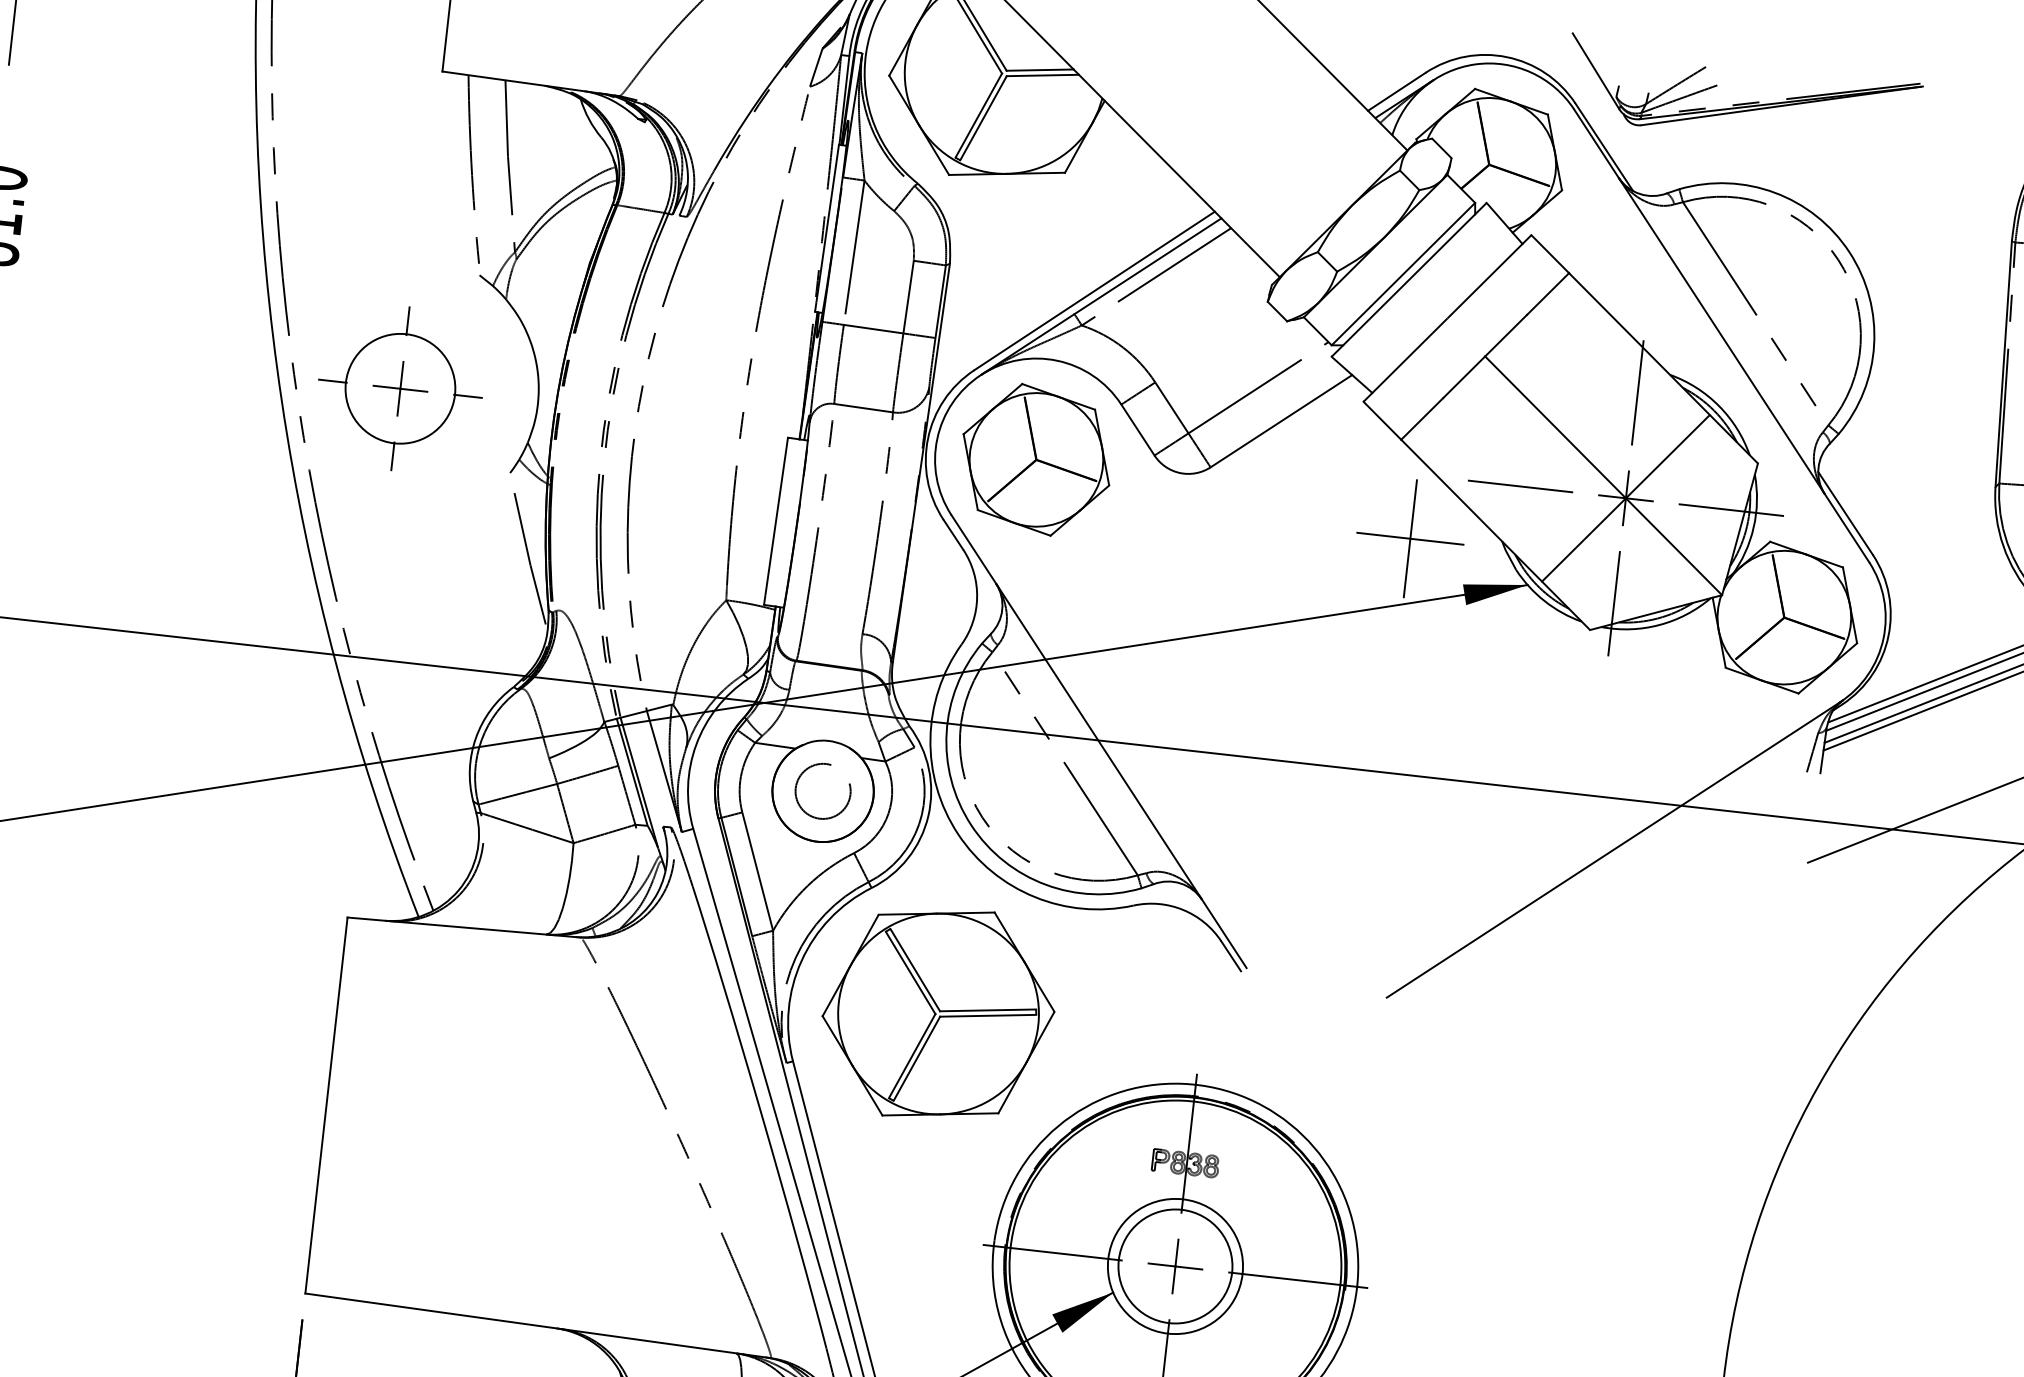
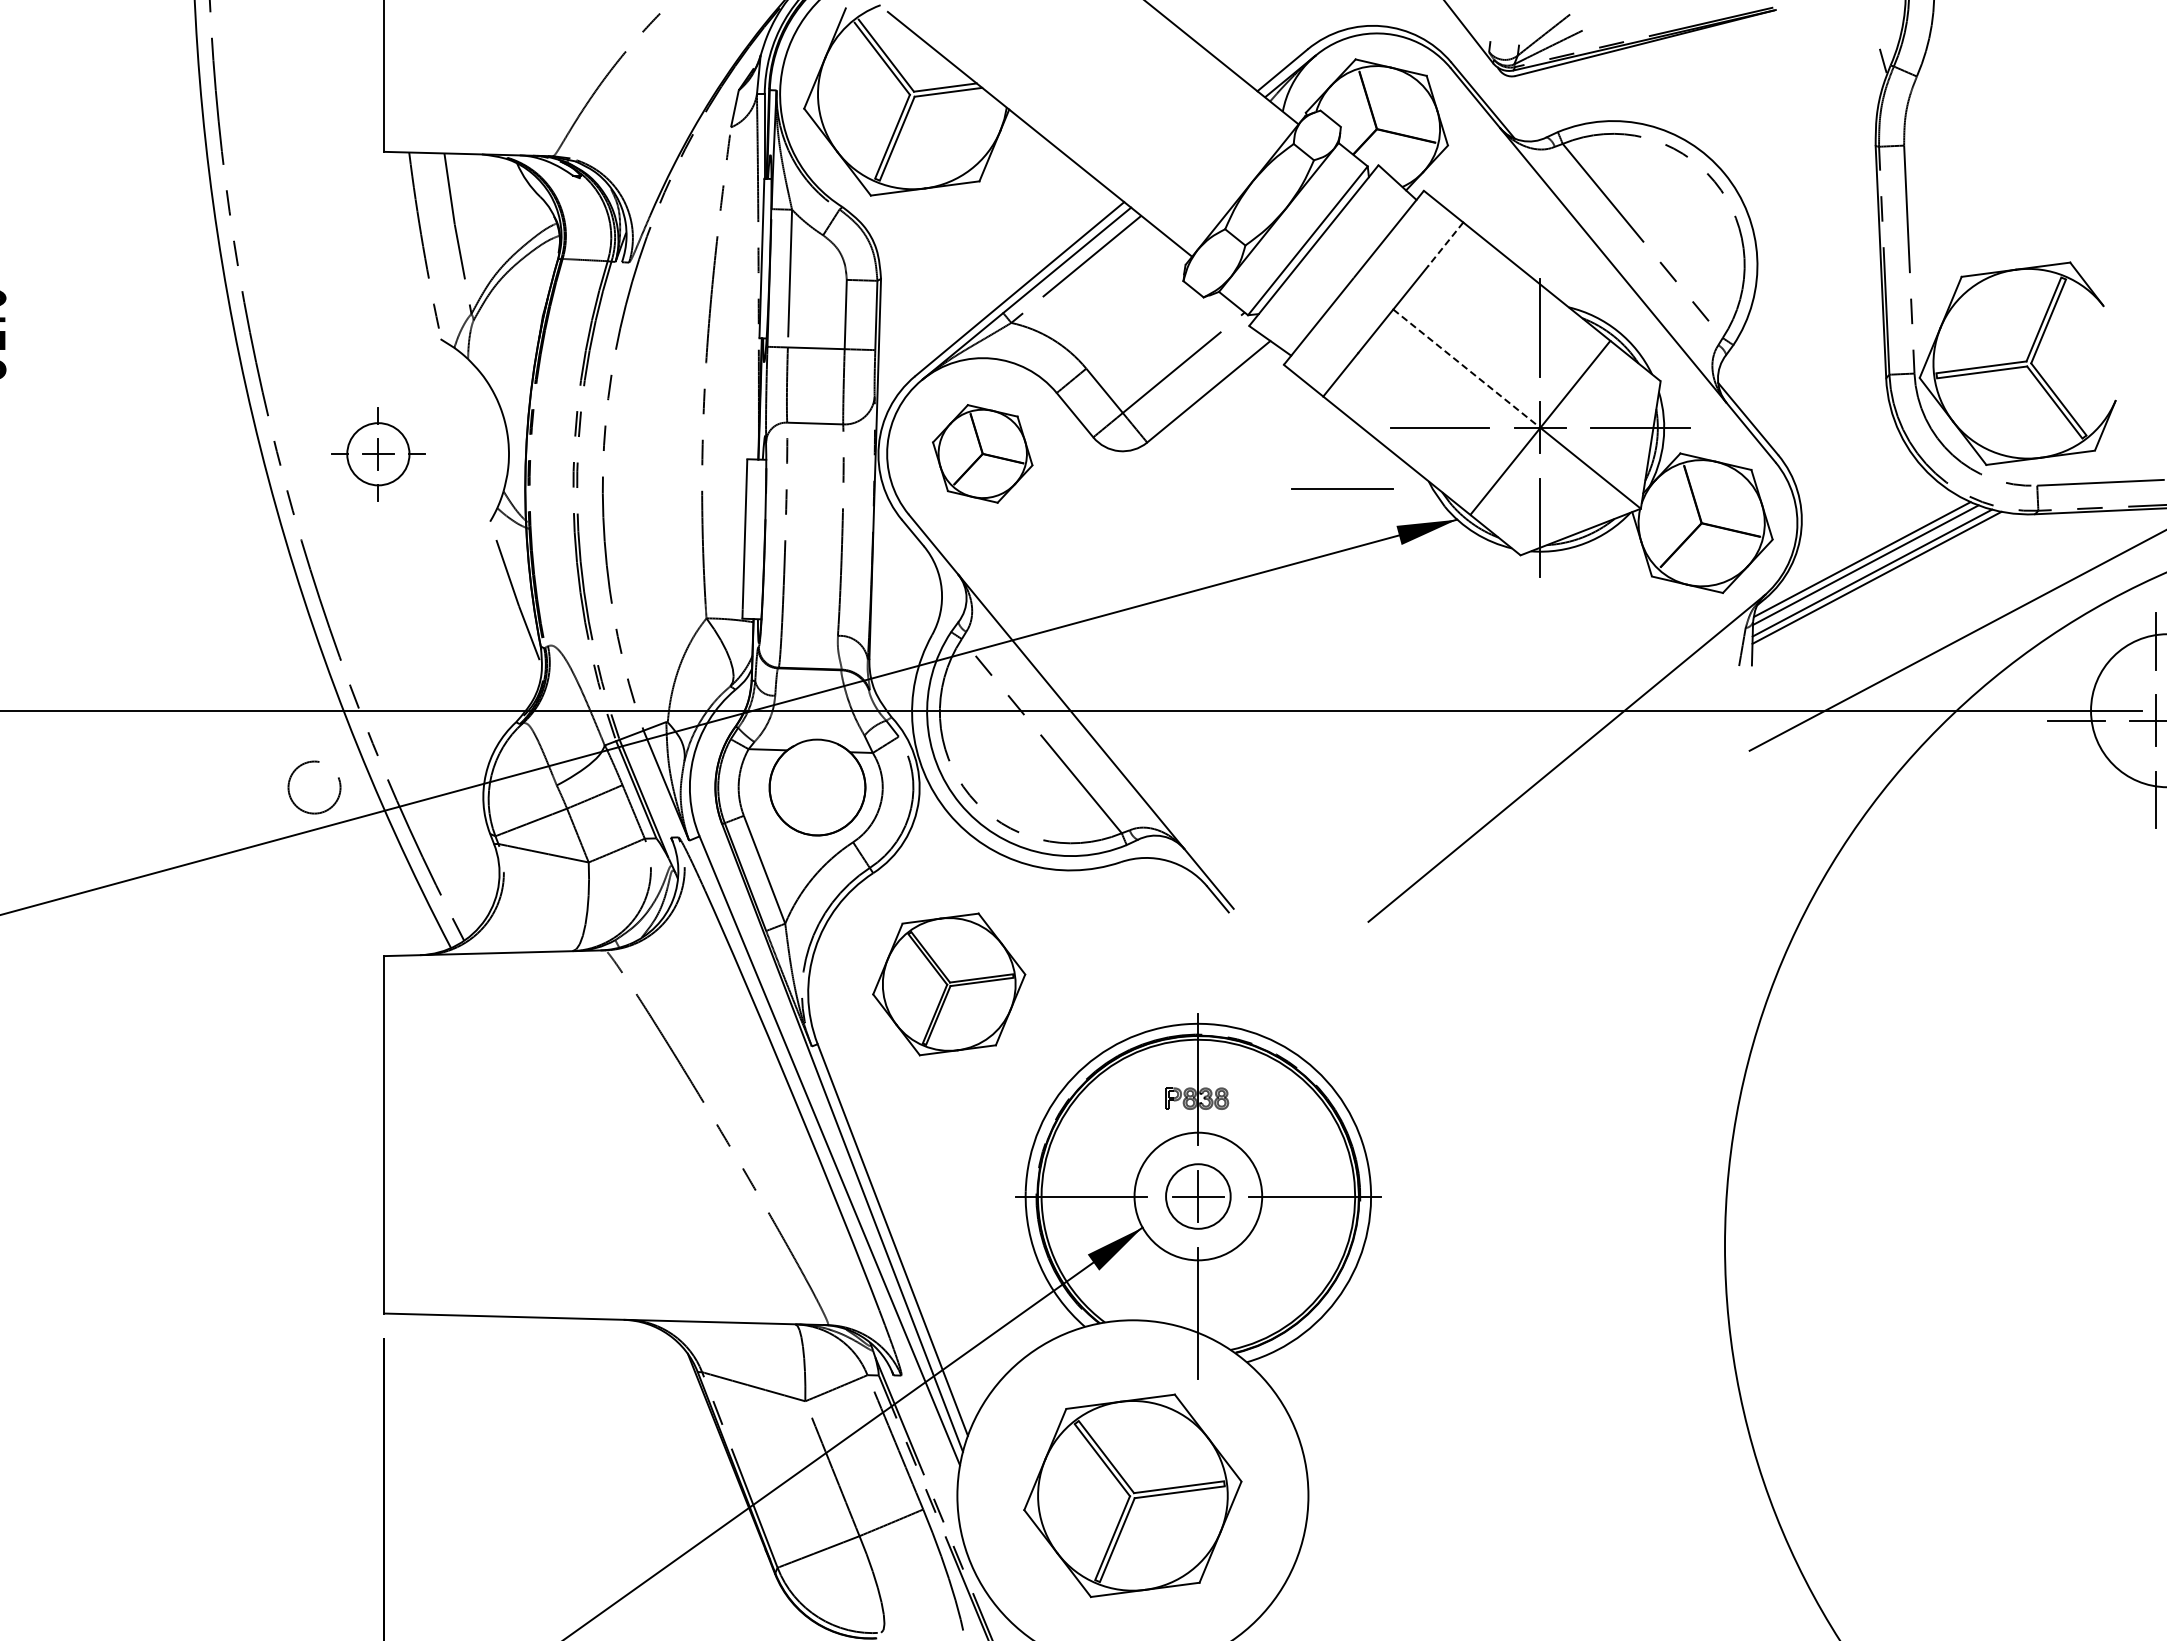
line: (1547, 294) -> (1445, 244), solid -> dashed
part: (400, 389) -> (378, 454), size x0.6
line: (1556, 428) -> (1467, 369), solid -> dashed
part: (1036, 459) -> (982, 453), size x0.7
line: (1410, 538) -> (1342, 488), removed
circle: (823, 791) -> (314, 787), moved
part: (937, 1013) -> (948, 984), size x0.7
circle: (1175, 1266) -> (1198, 1196), size x0.6

